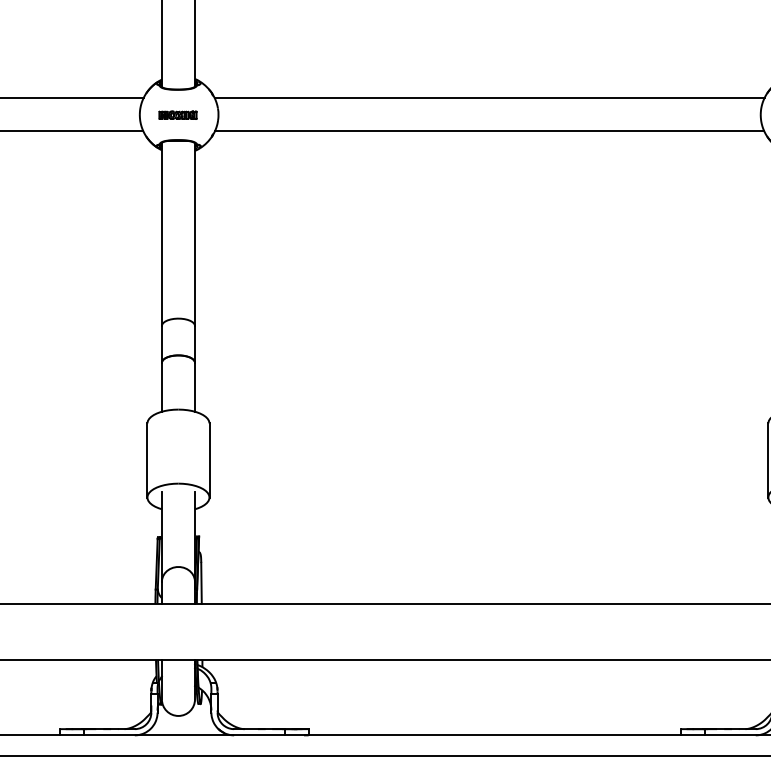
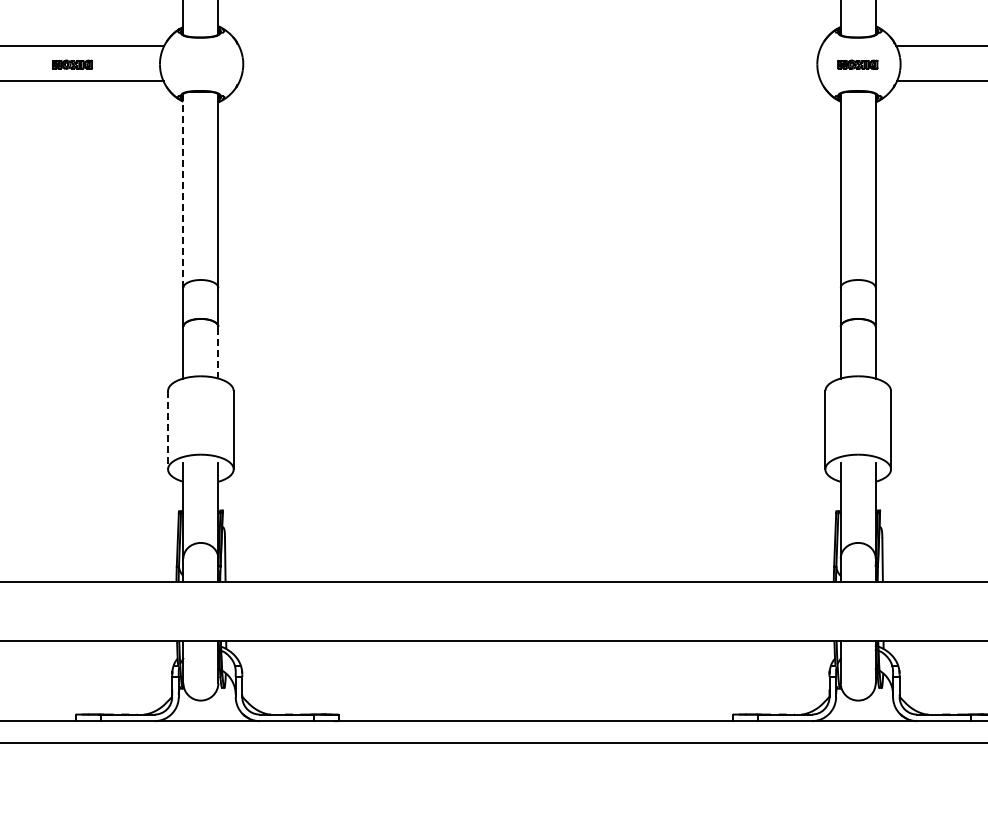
line: (489, 98) -> (530, 46), removed
part: (178, 115) -> (72, 64), moved
line: (488, 131) -> (529, 81), removed
line: (162, 234) -> (183, 190), solid -> dashed
line: (195, 387) -> (218, 352), solid -> dashed
line: (147, 460) -> (168, 430), solid -> dashed

